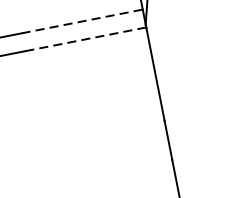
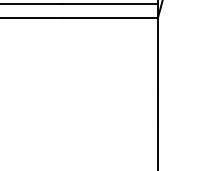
line: (81, 21) -> (110, 4), dashed -> solid
line: (85, 39) -> (110, 18), dashed -> solid

